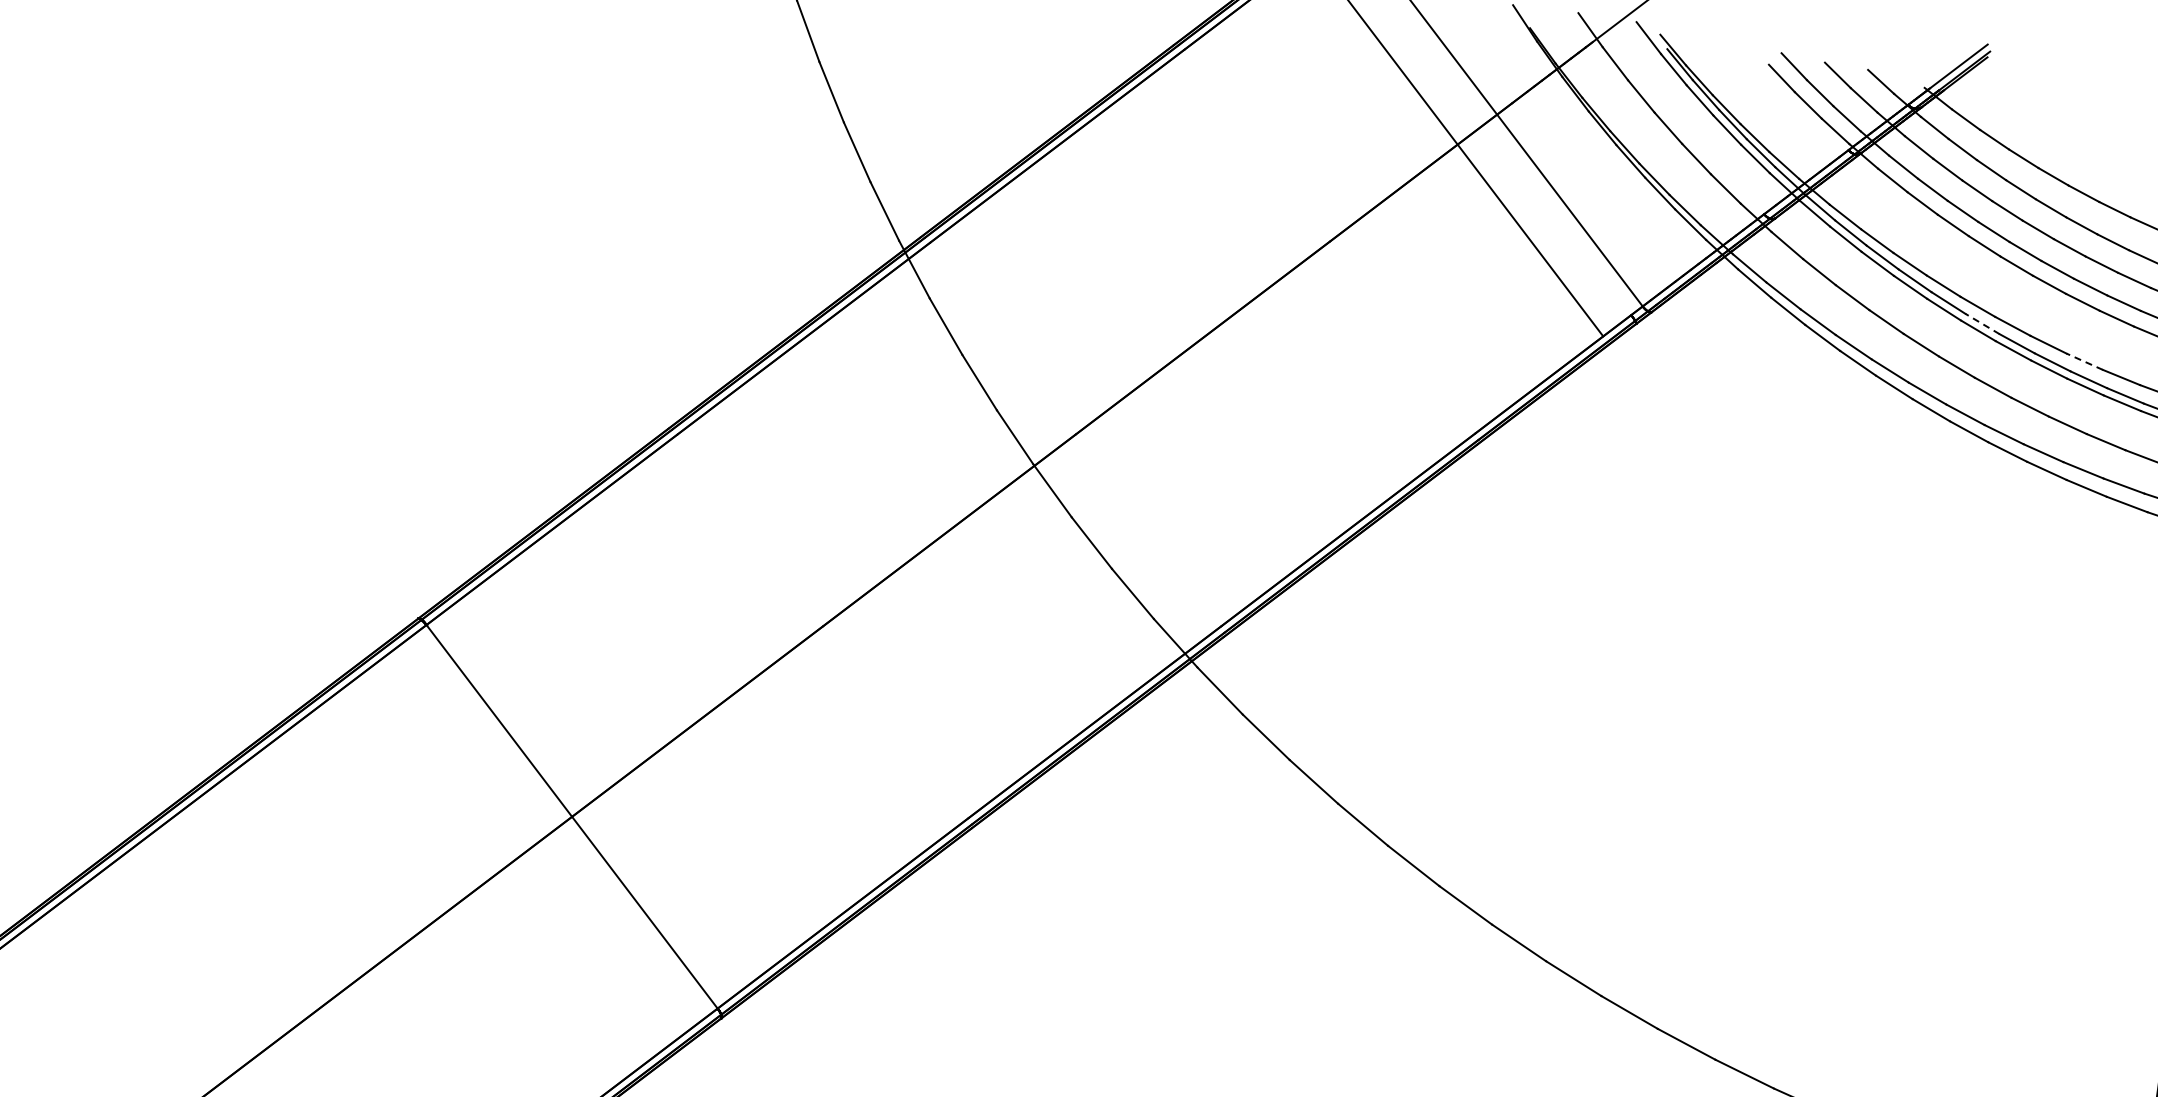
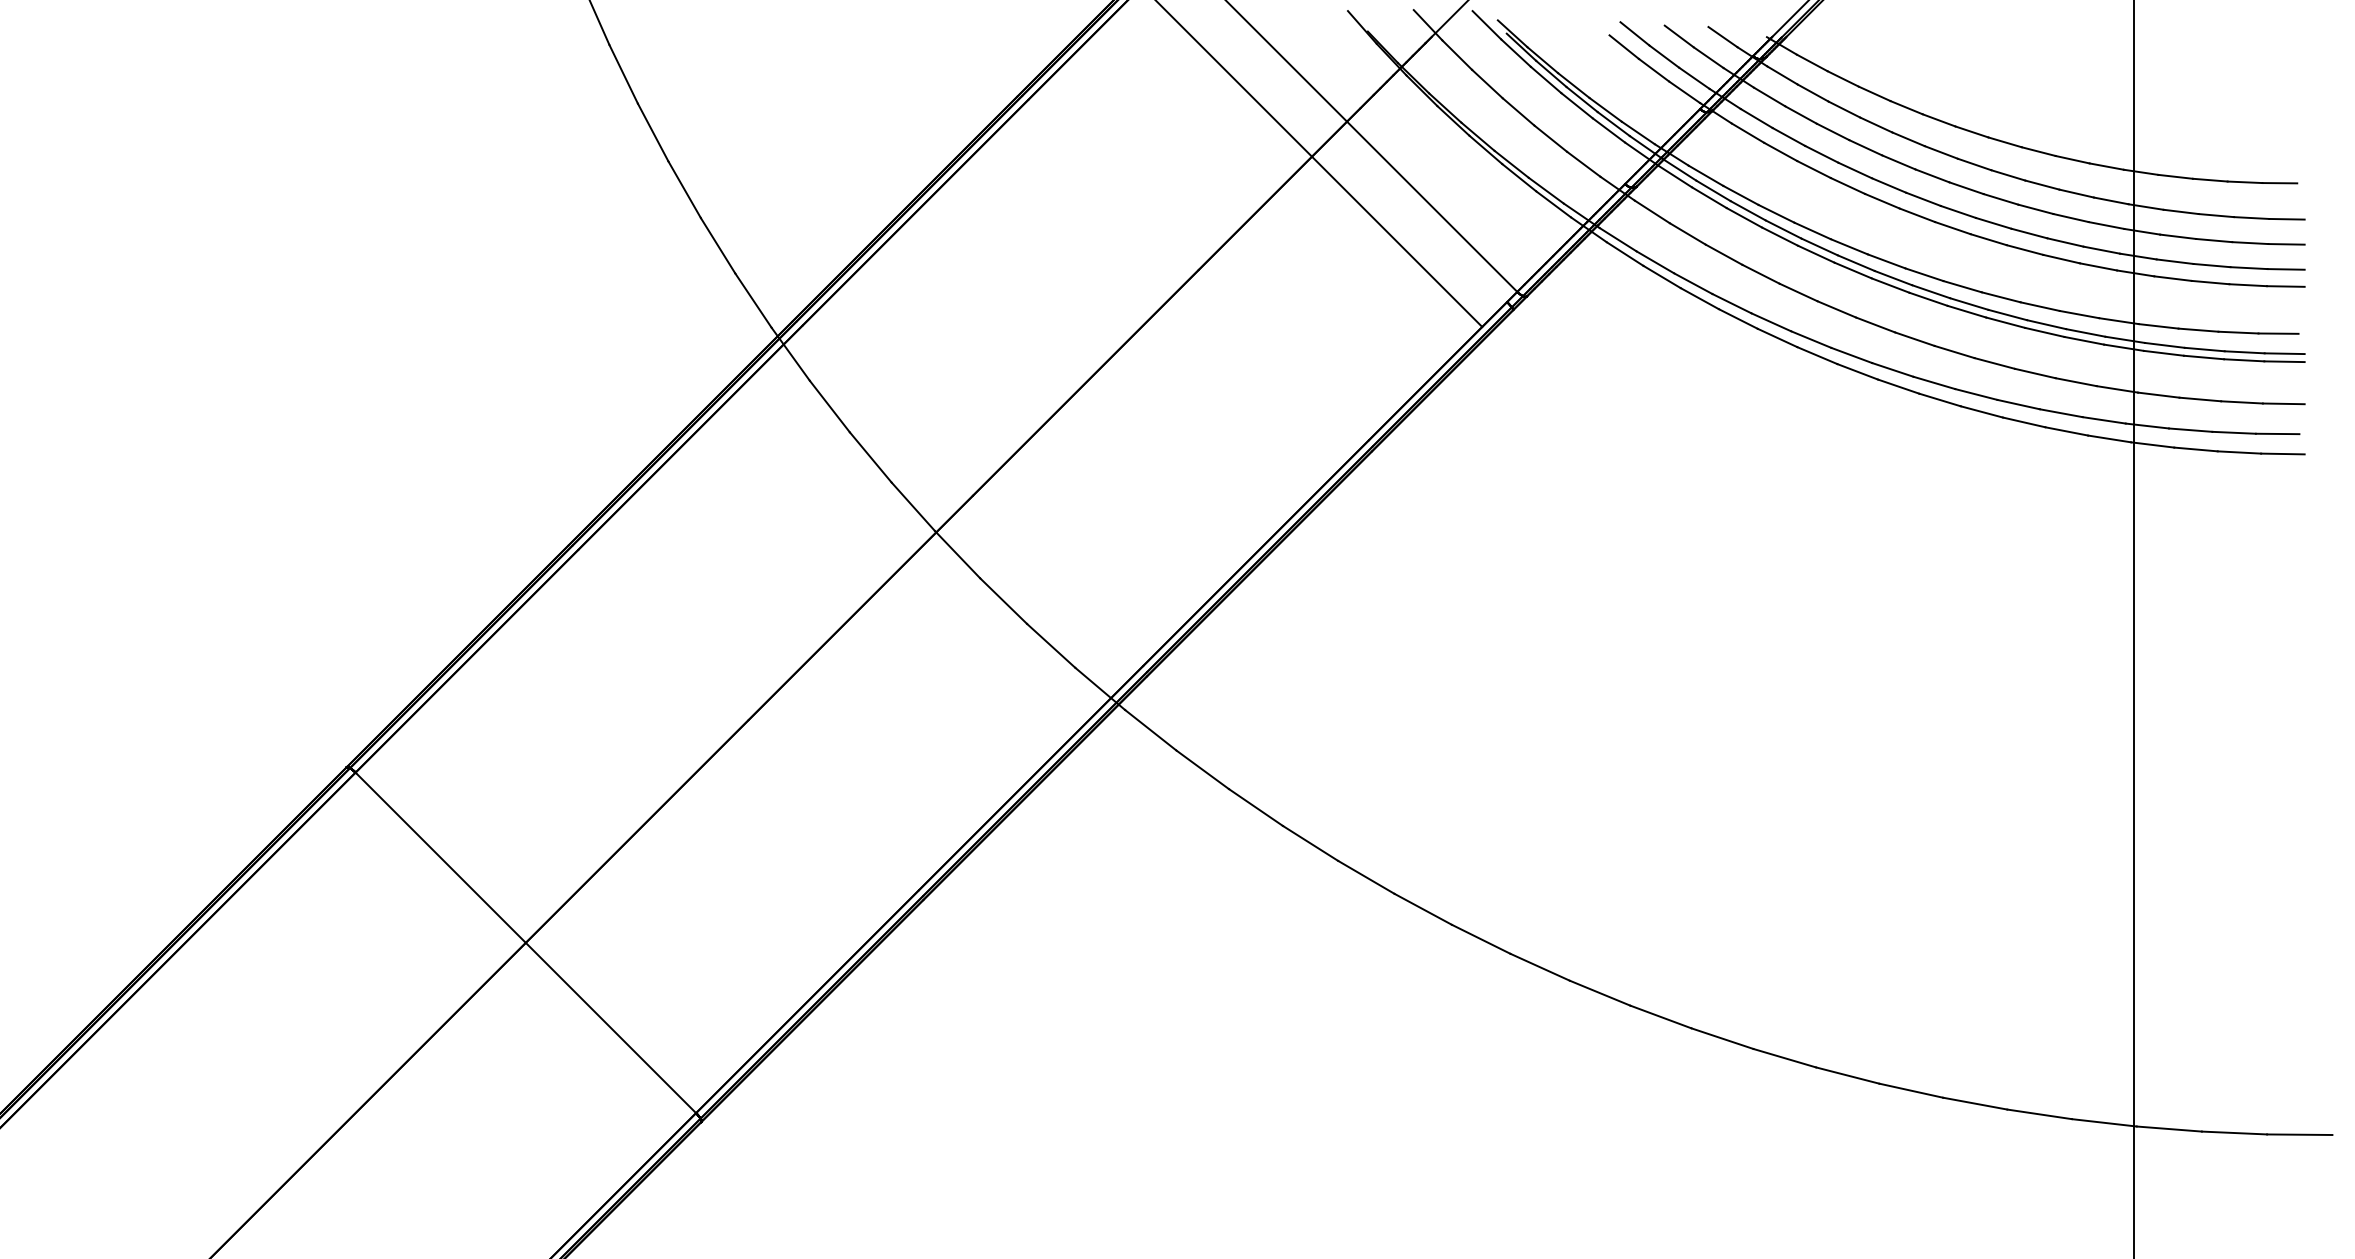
line: (1981, 324) -> (1855, 263), dashed -> solid
line: (2084, 361) -> (1962, 286), dashed -> solid

